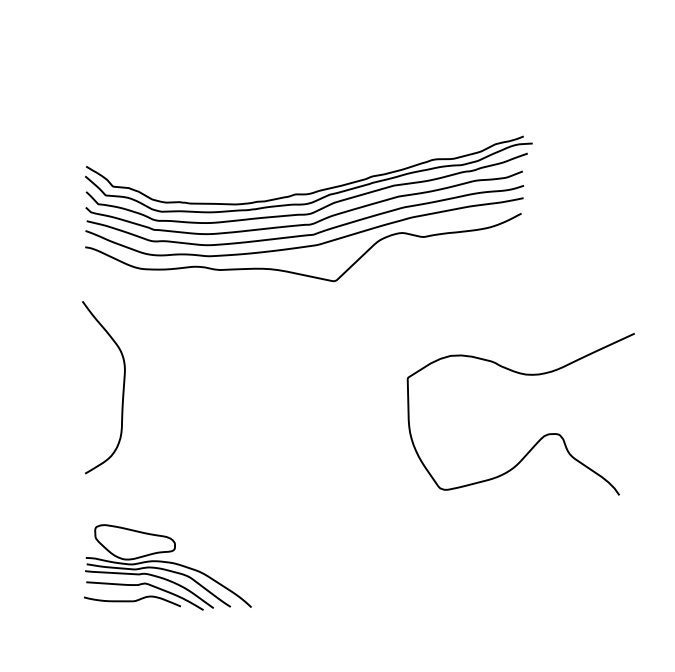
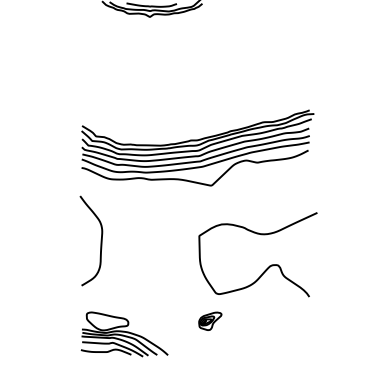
curve: (542, 434) -> (269, 265), moved
part: (333, 540) -> (210, 320), added

